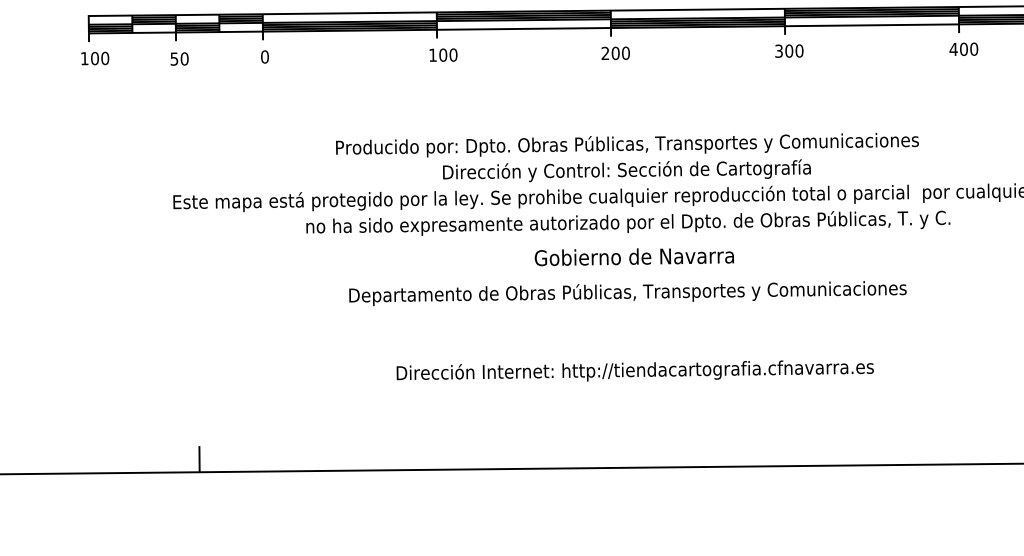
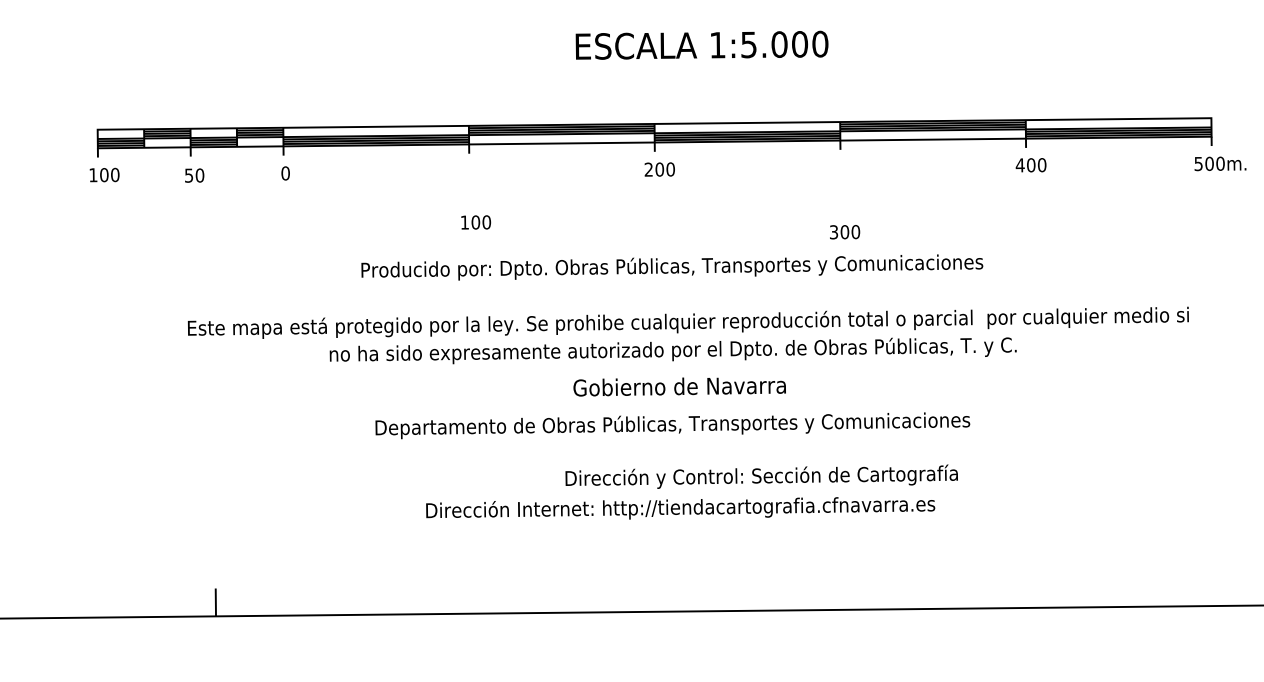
text: (789, 51) -> (845, 232), moved
text: (443, 55) -> (476, 222), moved
text: (626, 170) -> (761, 476), moved

